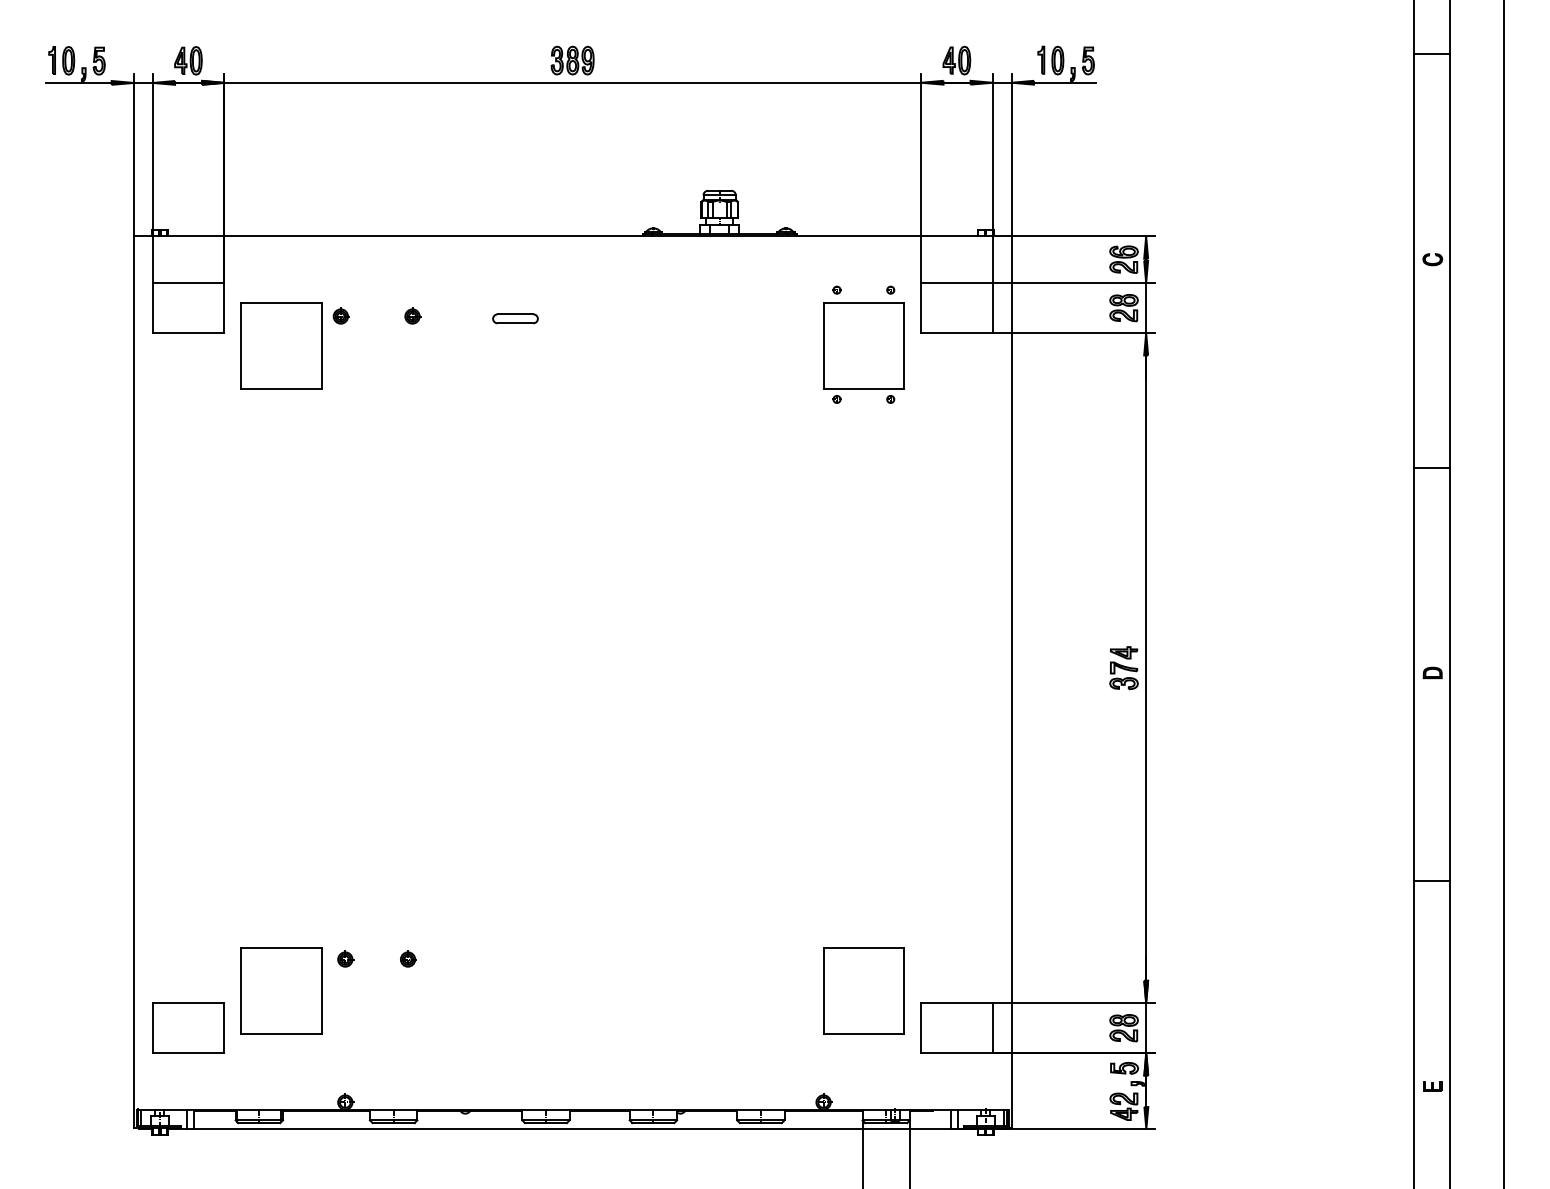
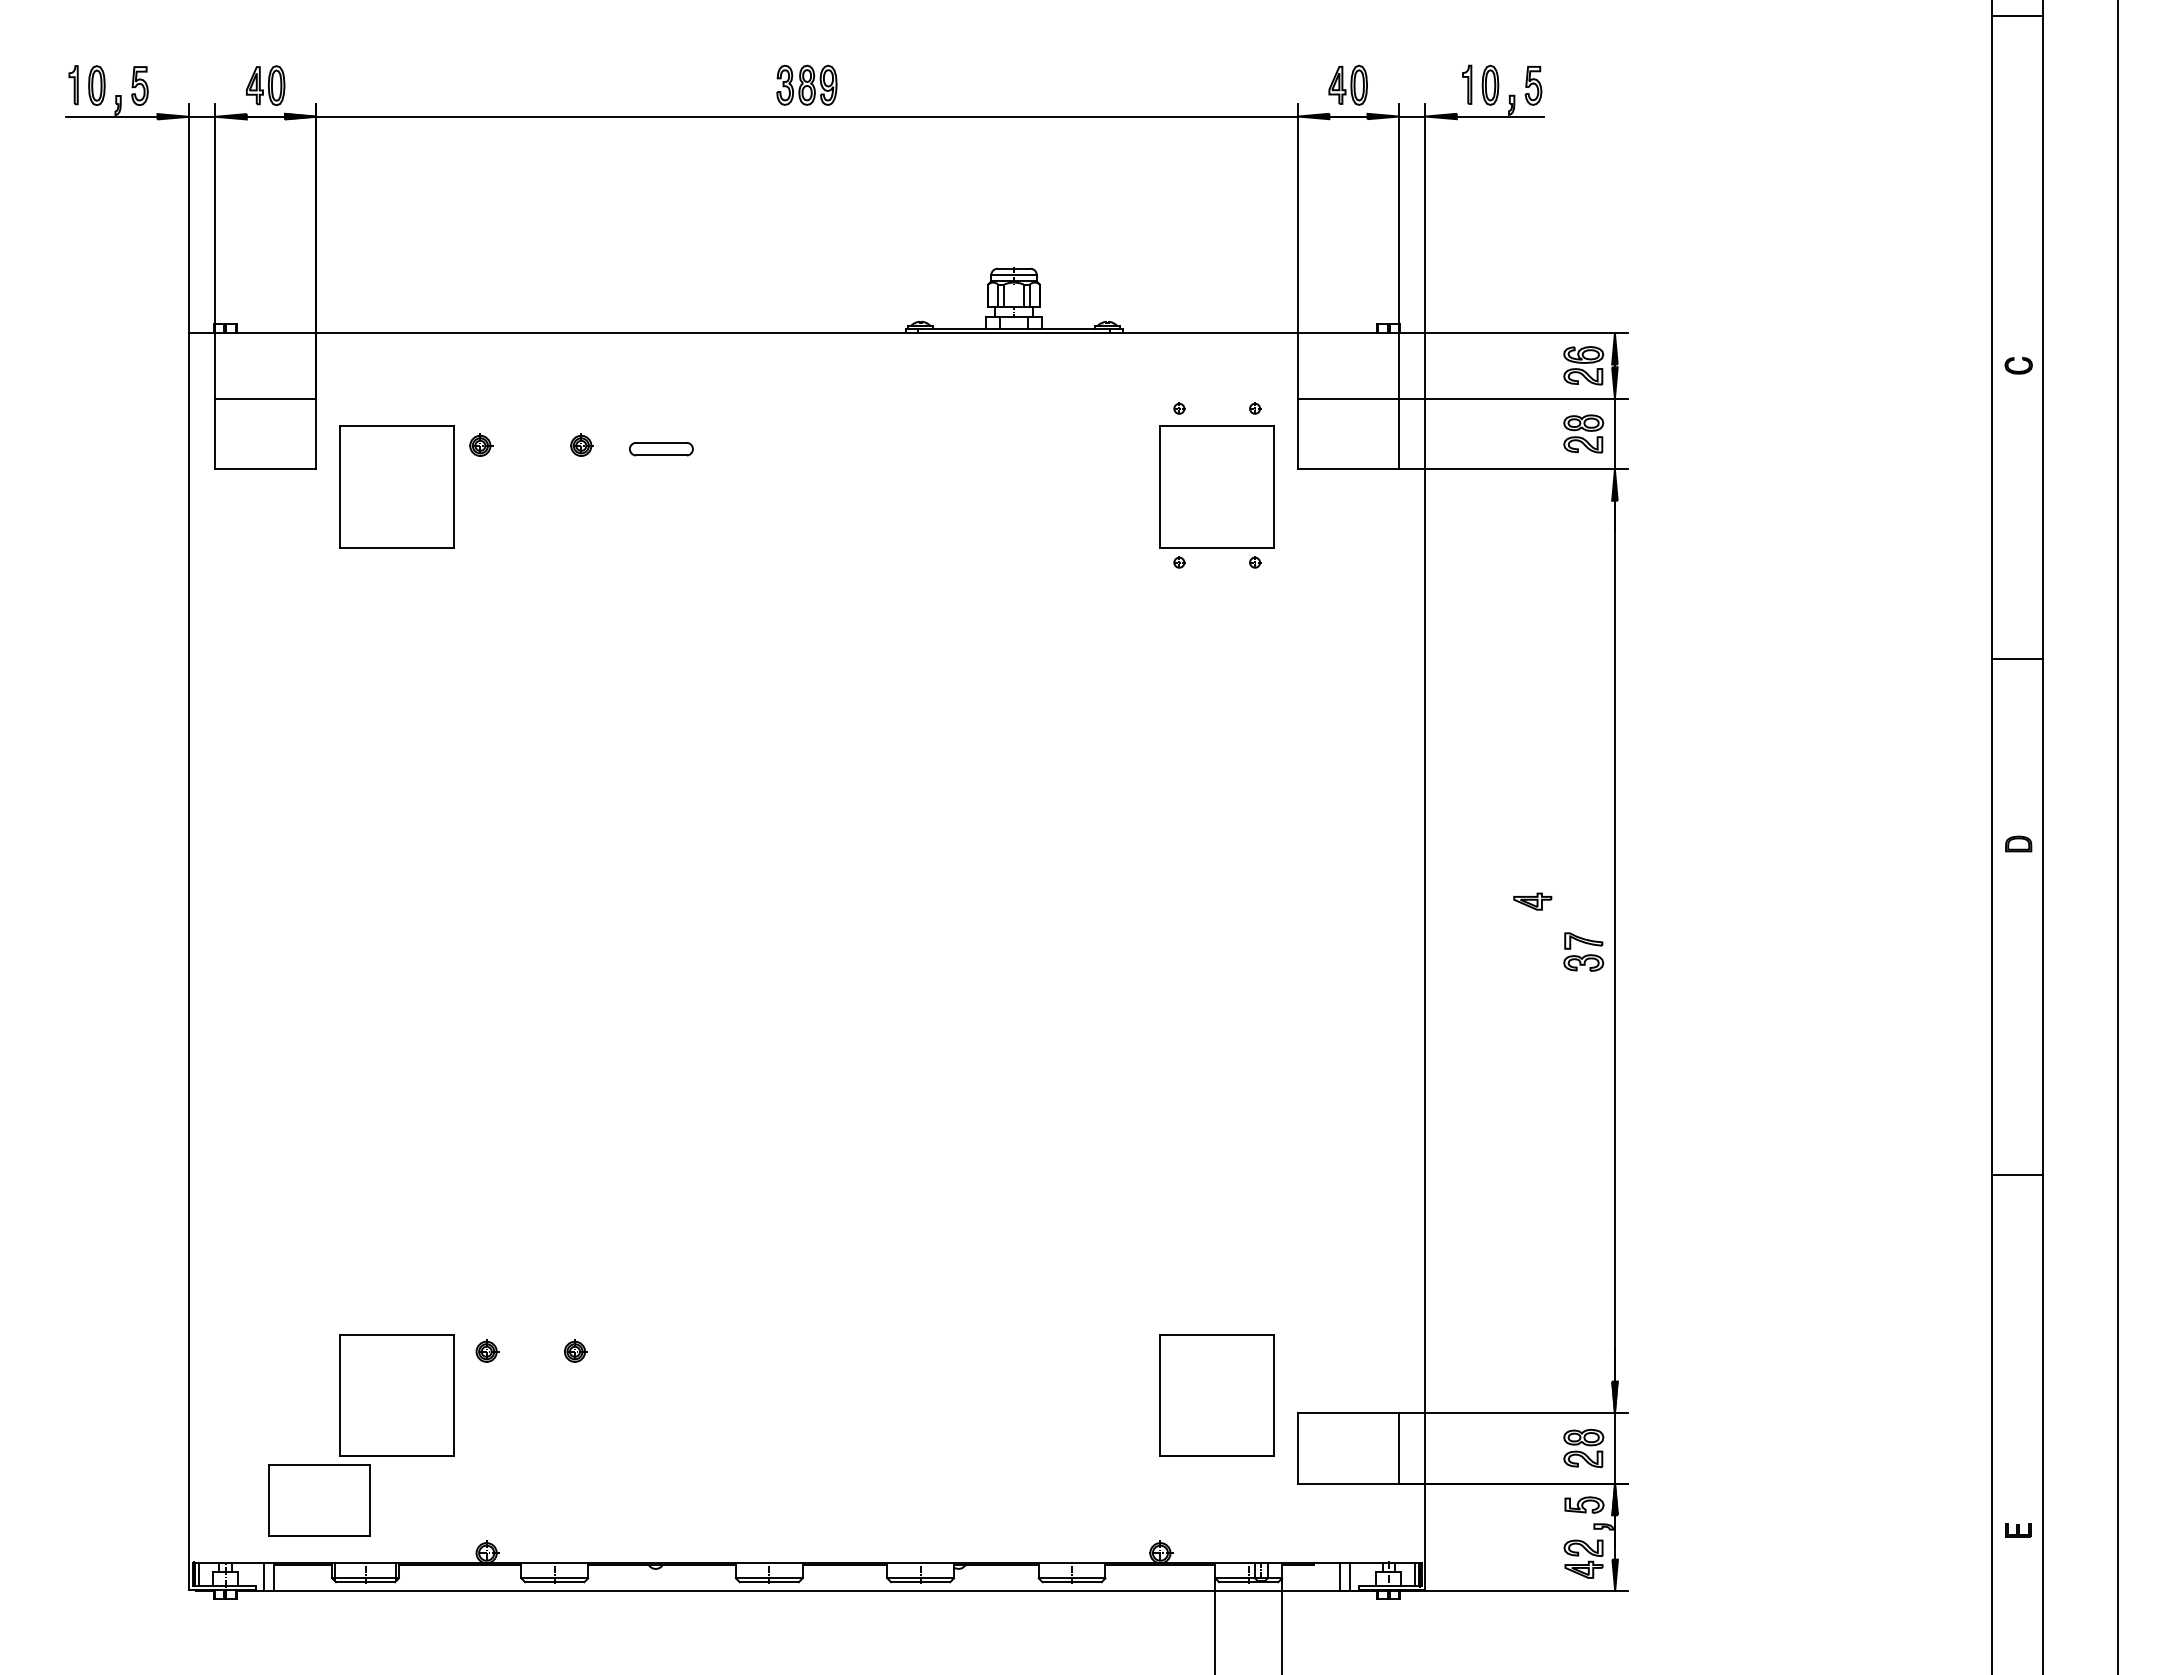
line: (1431, 54) -> (2017, 15), moved
part: (515, 319) -> (661, 449), moved
part: (1123, 652) -> (1532, 901), moved
part: (1432, 672) -> (2018, 843), moved
line: (1431, 881) -> (2017, 1174), moved
part: (188, 1028) -> (319, 1500), moved

